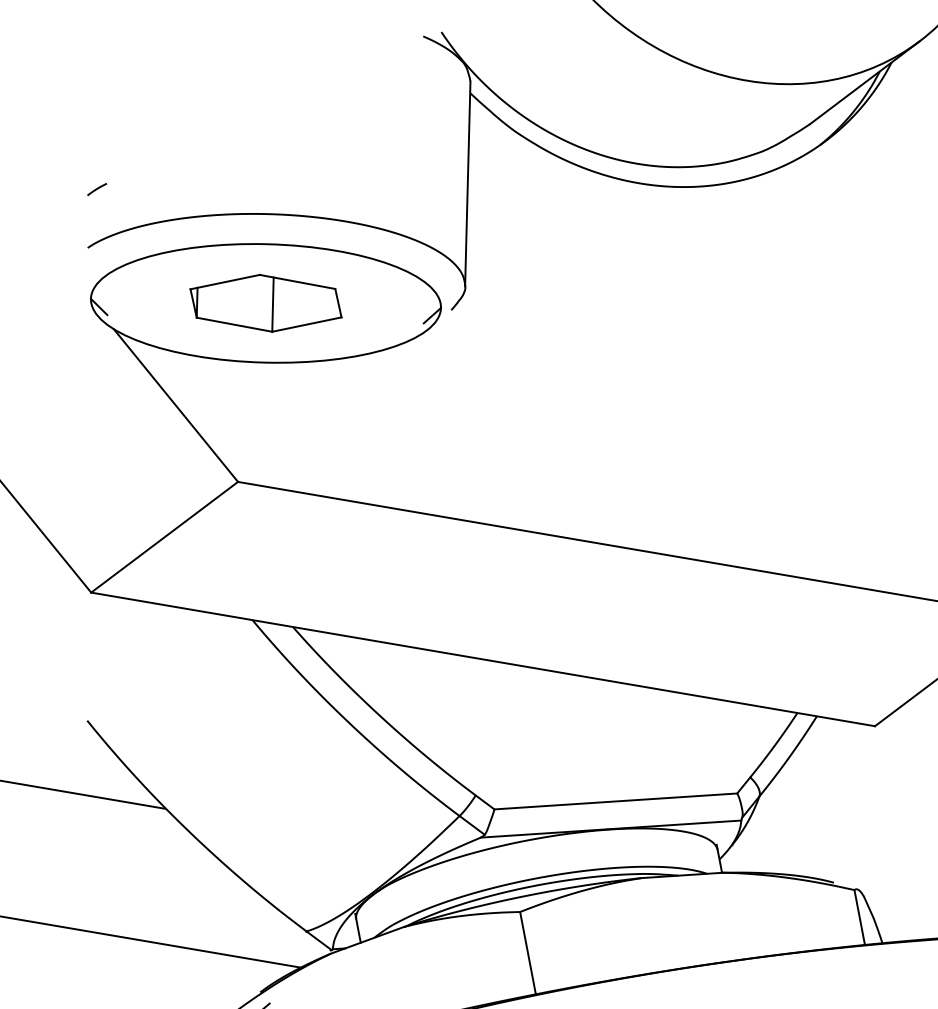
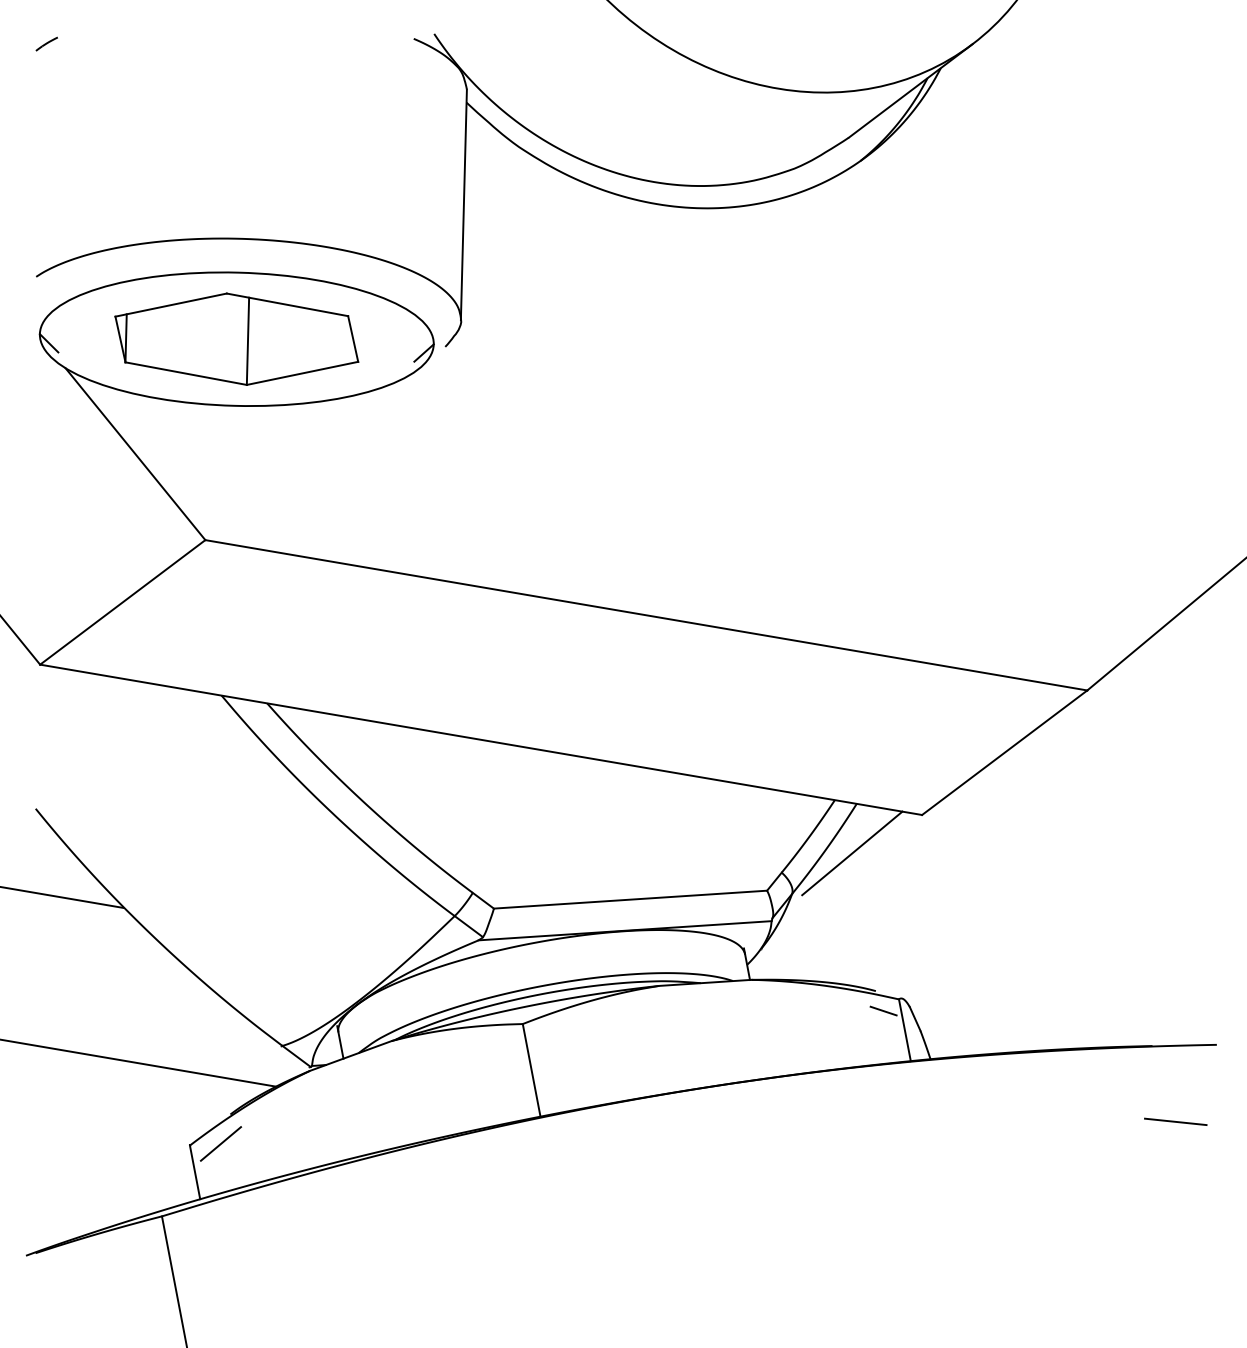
line: (96, 188) -> (46, 43), moved
part: (265, 302) -> (236, 338), size x1.43
line: (813, 760) -> (852, 853), added
line: (840, 899) -> (883, 1010), added

